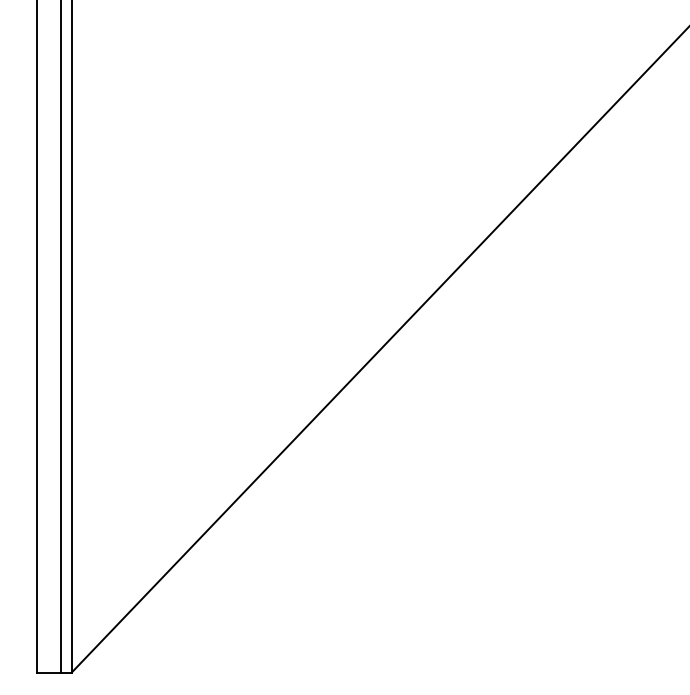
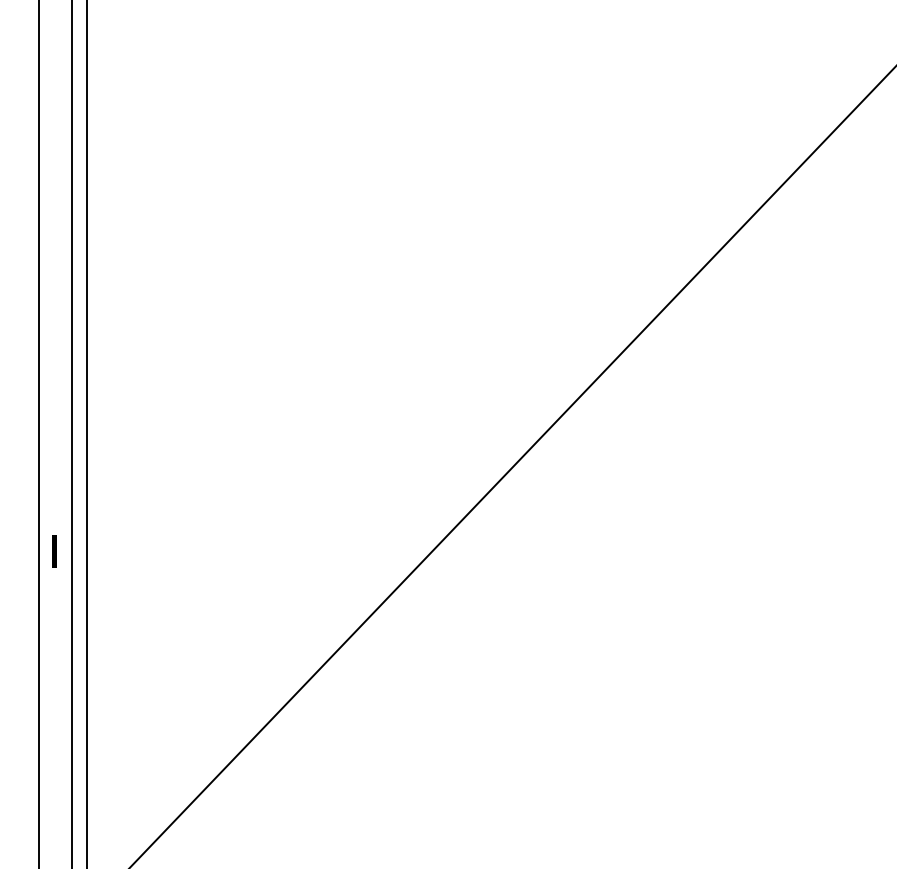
line: (47, 409) -> (53, 550), added

